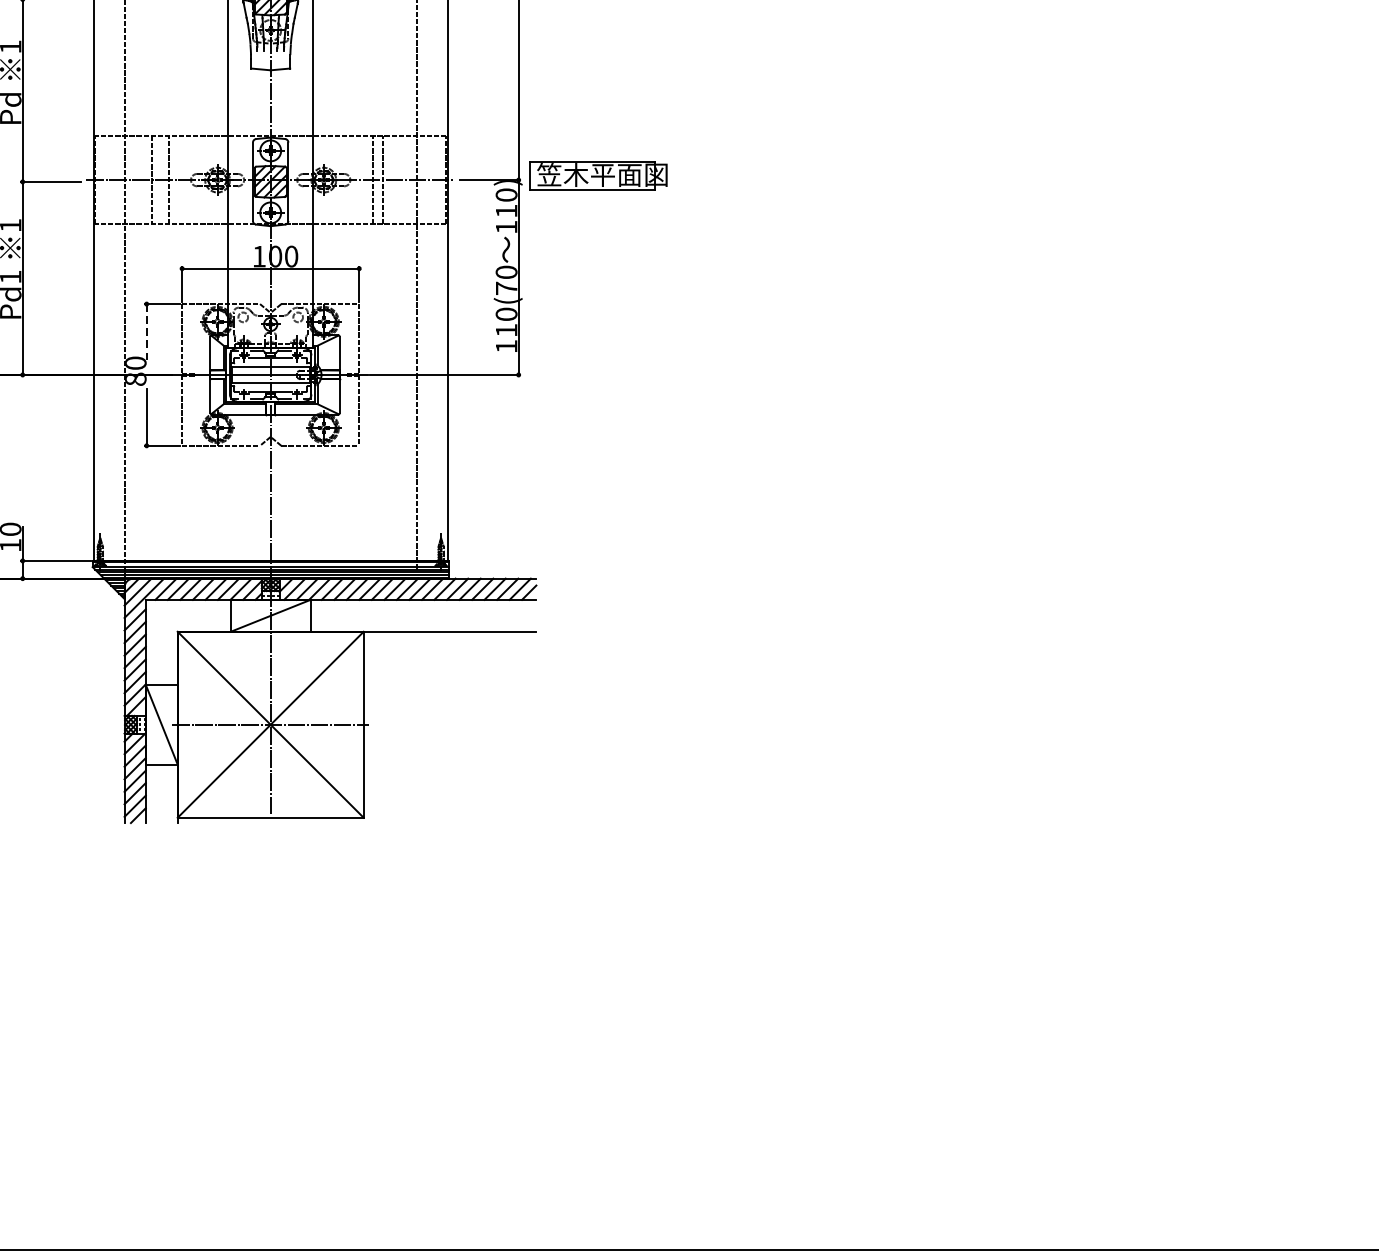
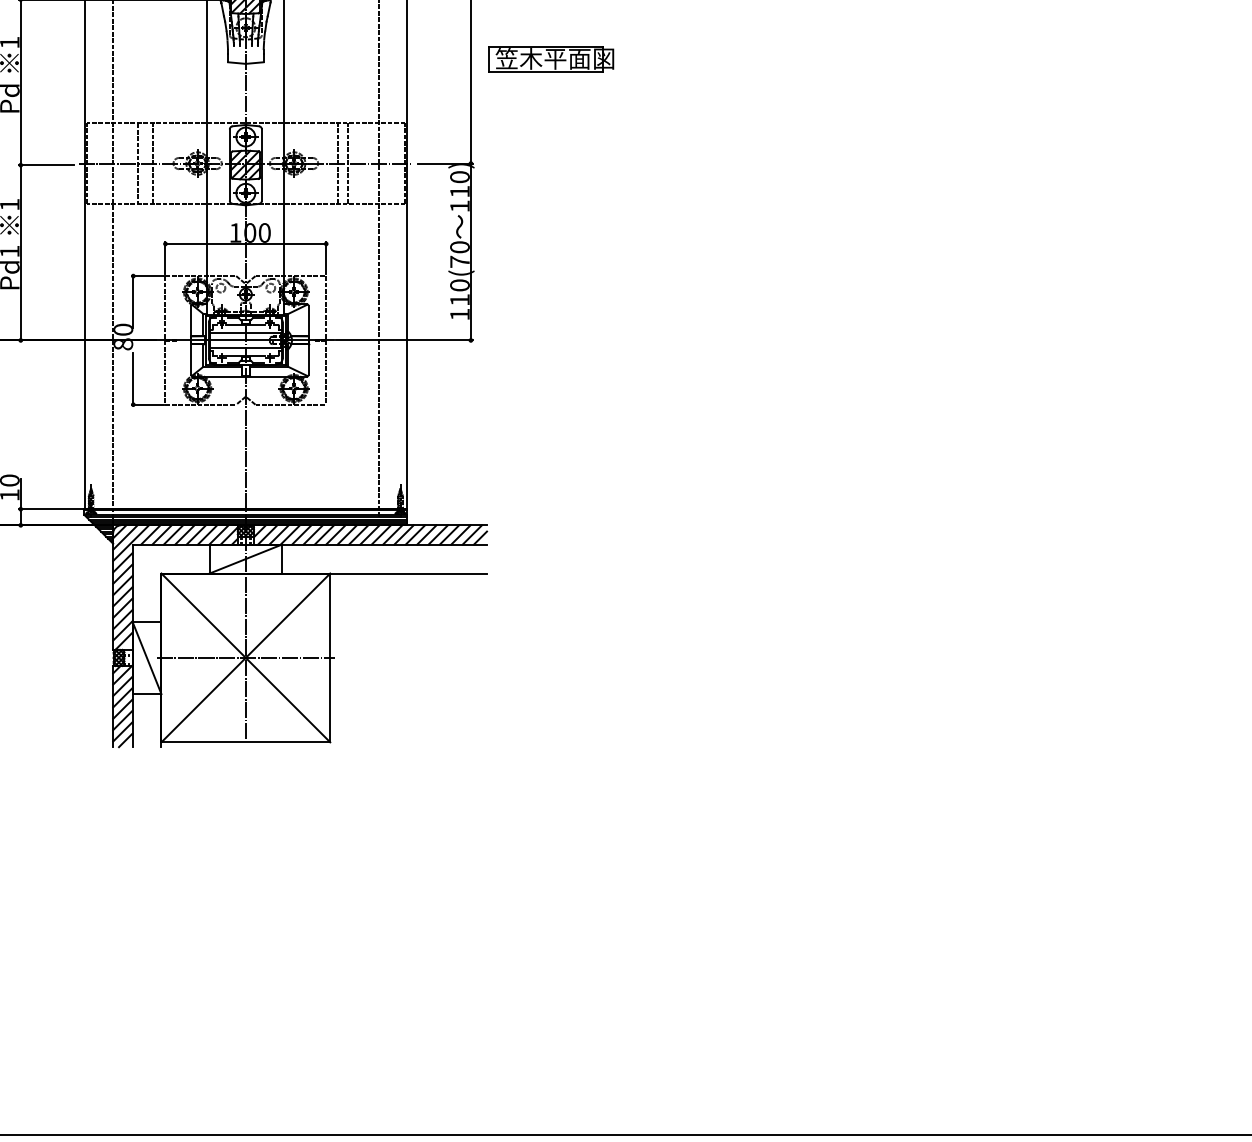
part: (598, 175) -> (551, 59), moved
line: (146, 332) -> (133, 301), dashed -> solid

